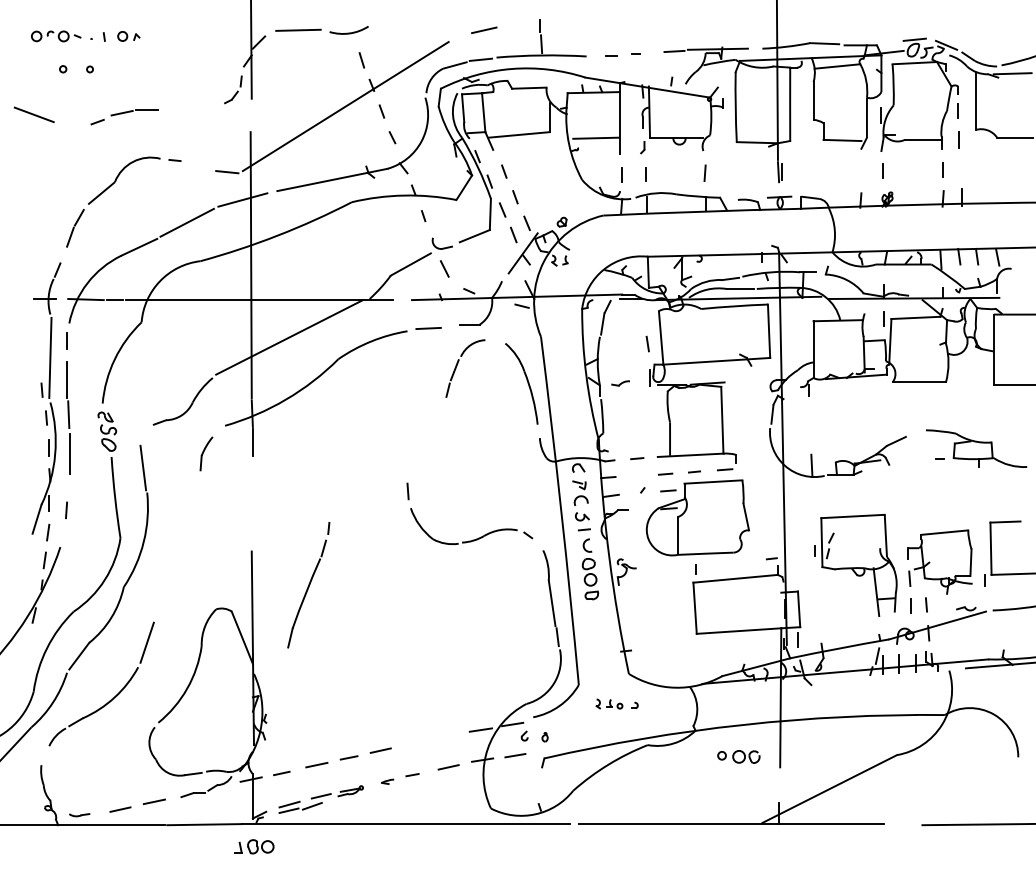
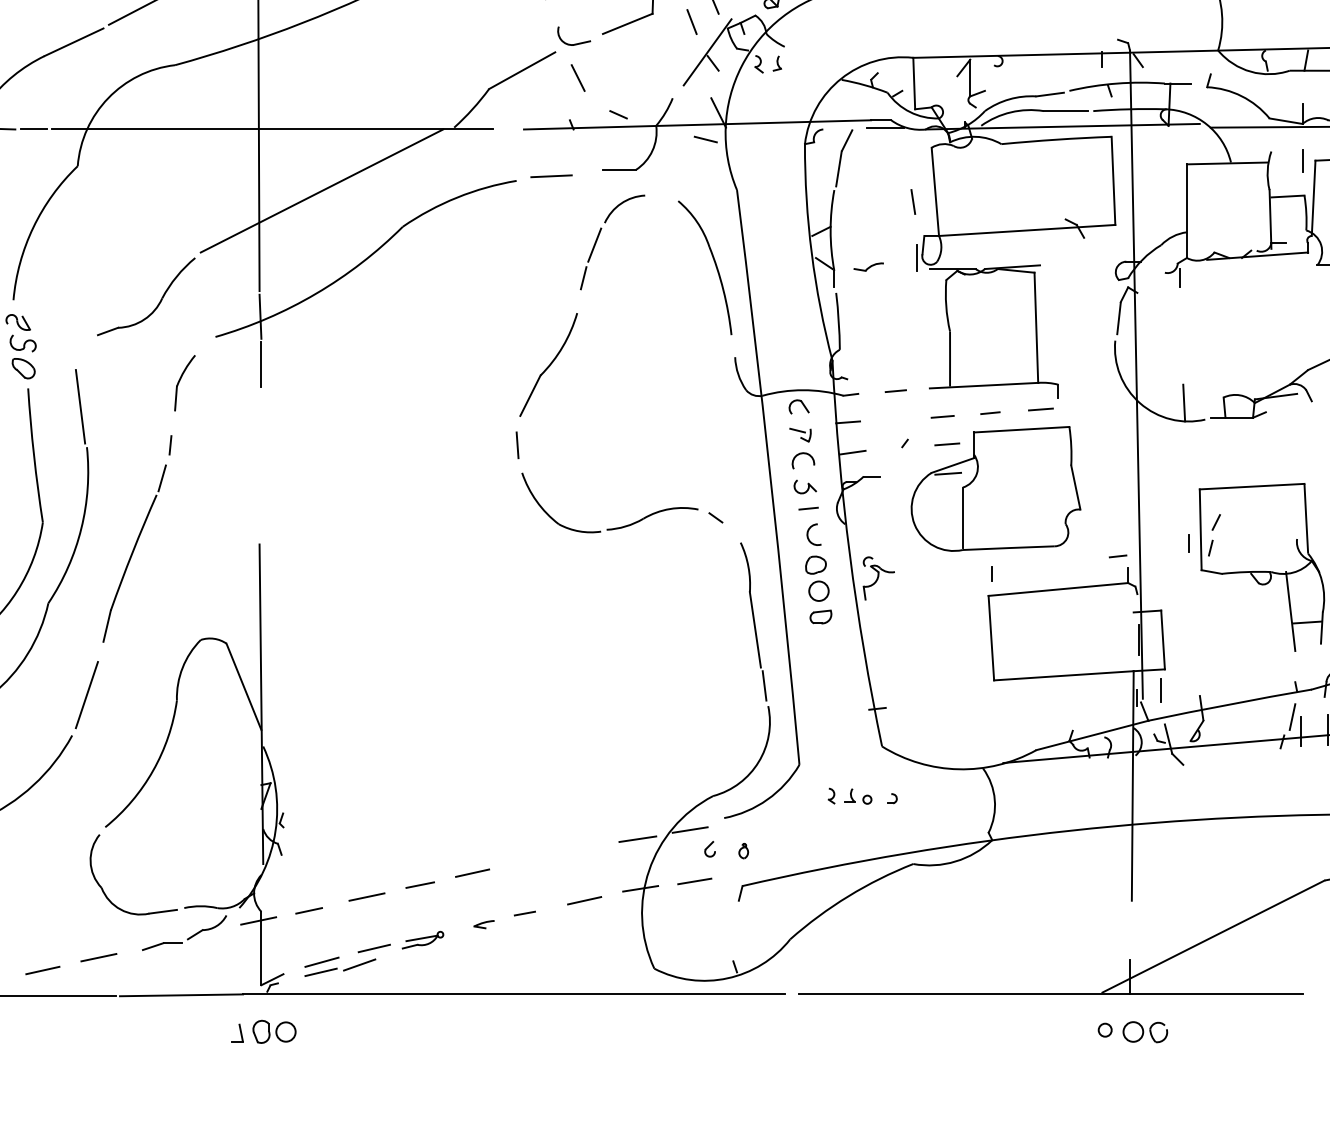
part: (426, 442) -> (547, 364), added
part: (308, 585) -> (136, 539), moved
part: (738, 756) -> (1132, 1031), moved

